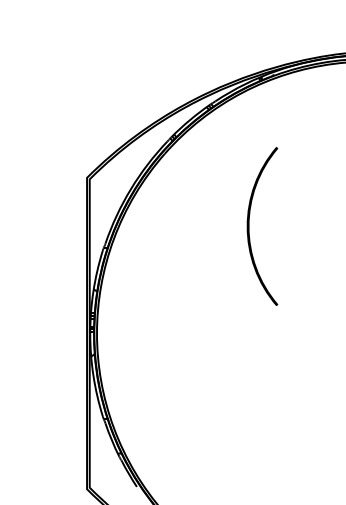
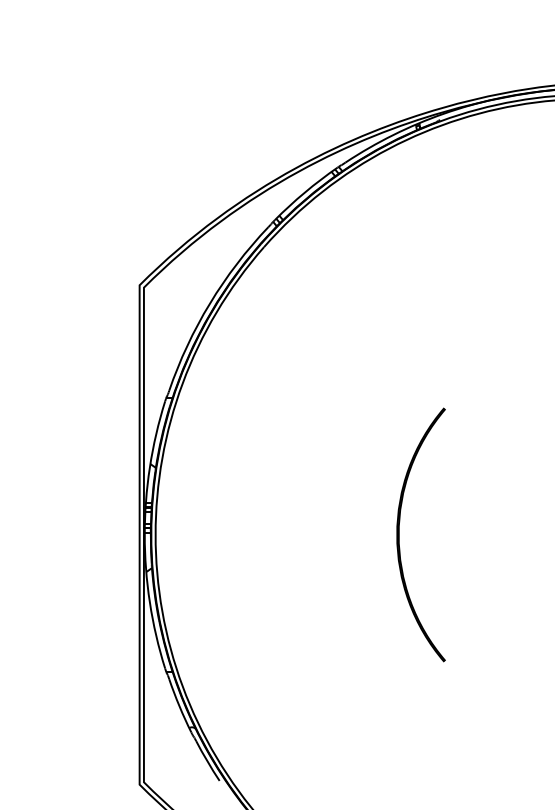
part: (249, 226) -> (400, 534), moved

